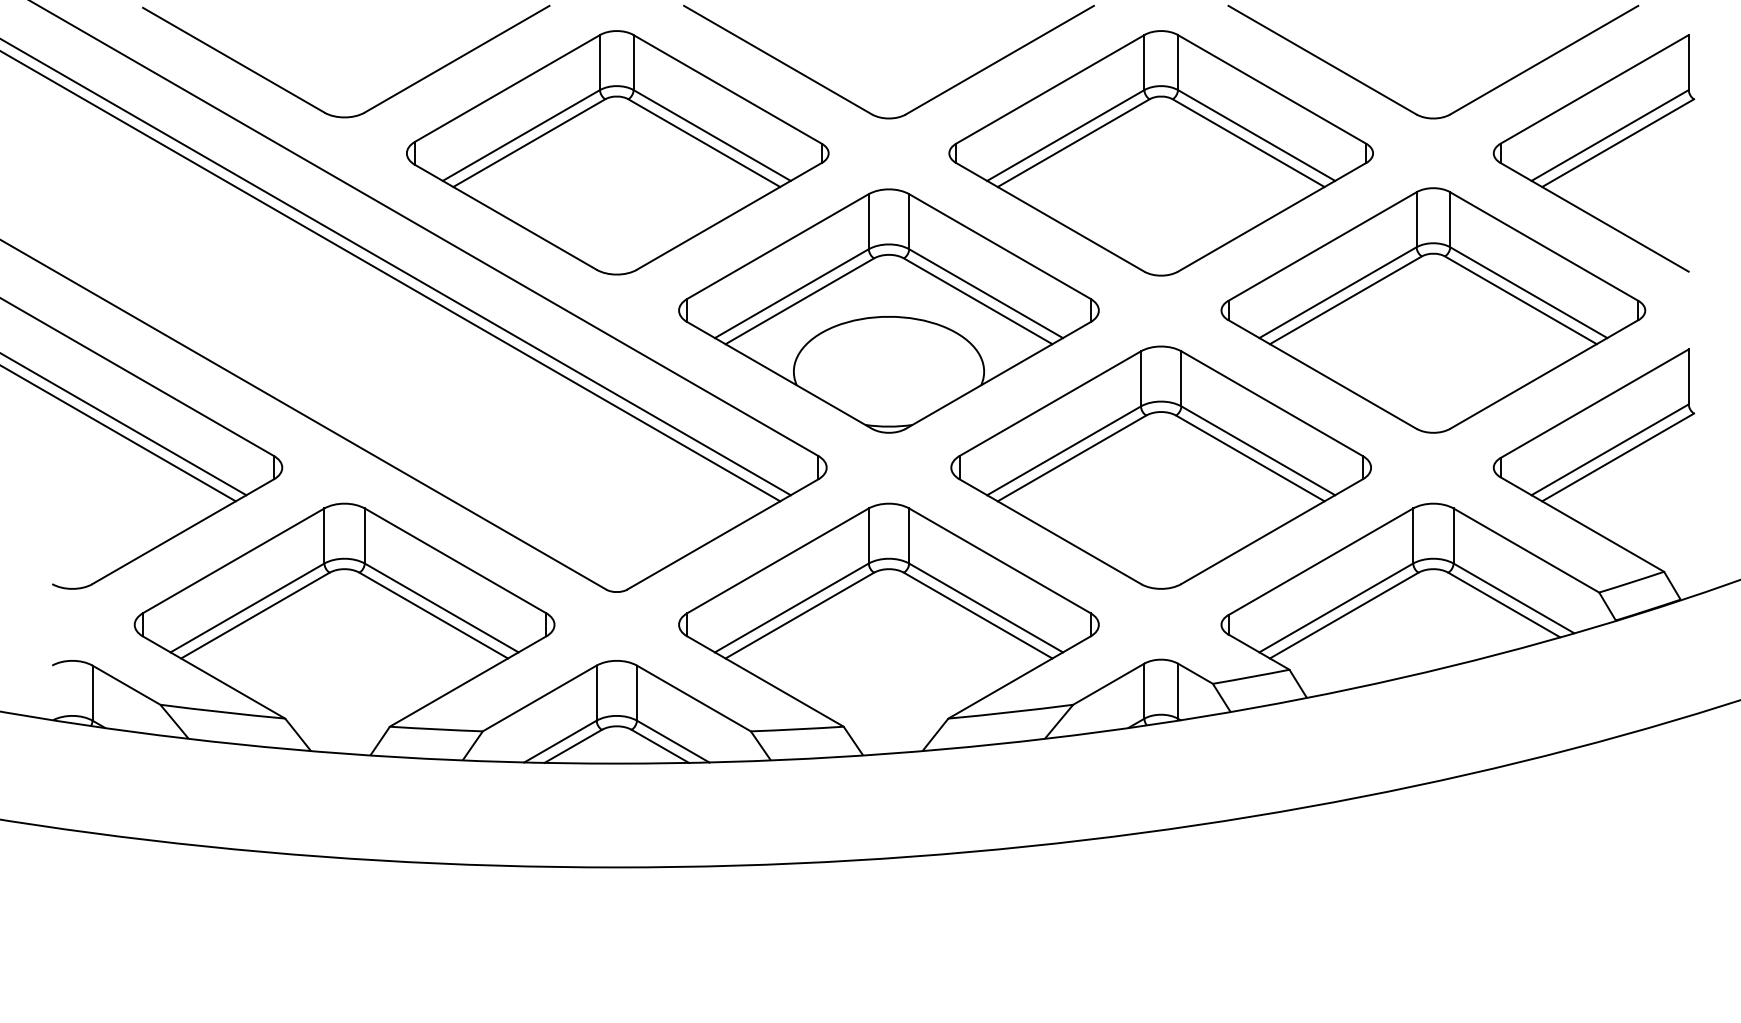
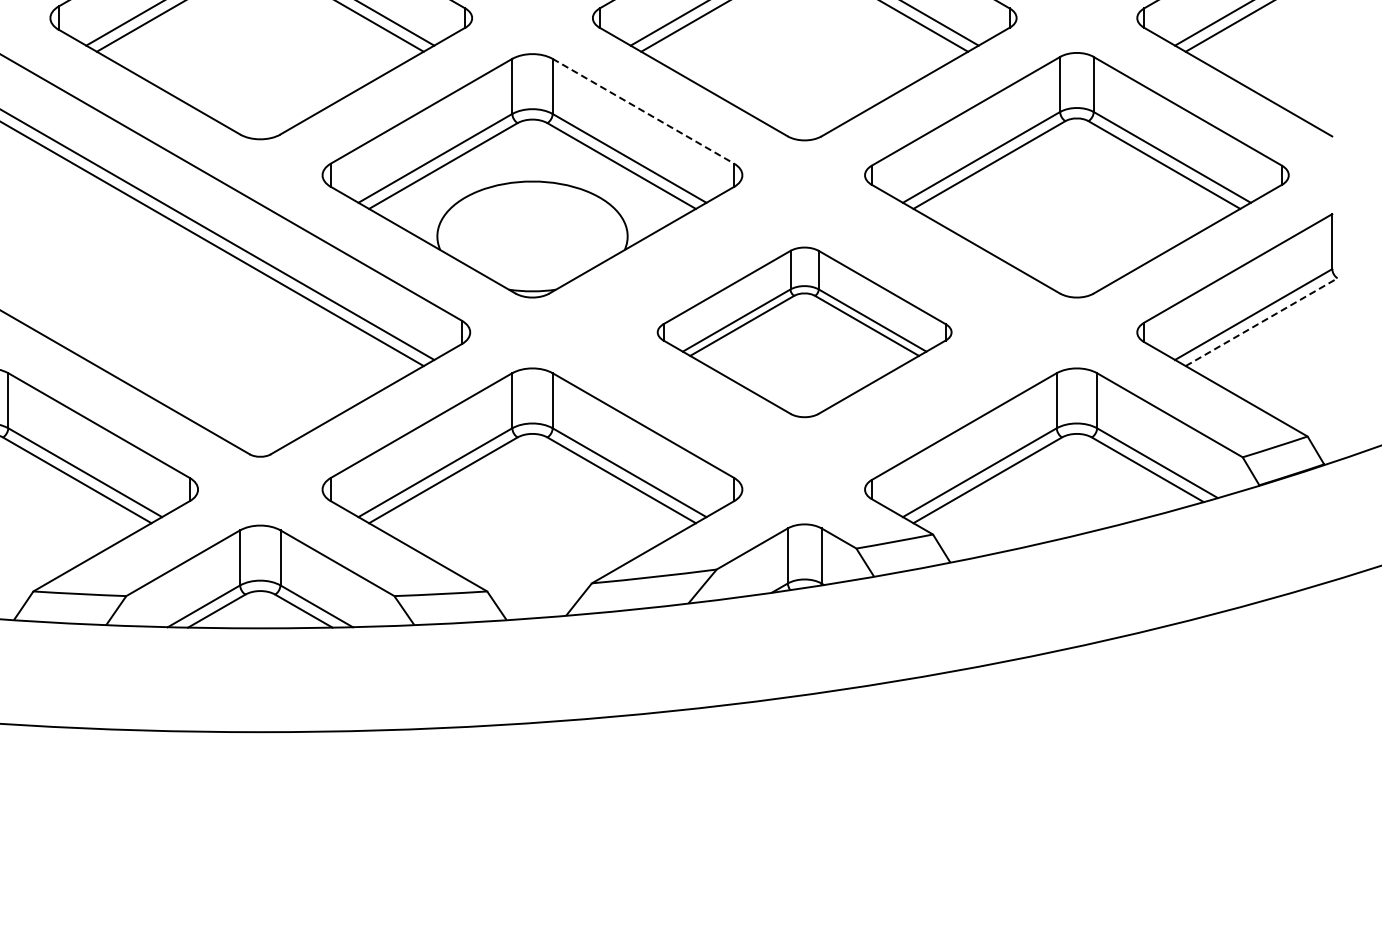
line: (999, 246) -> (643, 111), solid -> dashed
line: (1618, 457) -> (1262, 322), solid -> dashed
part: (1160, 467) -> (804, 332), size x0.7

